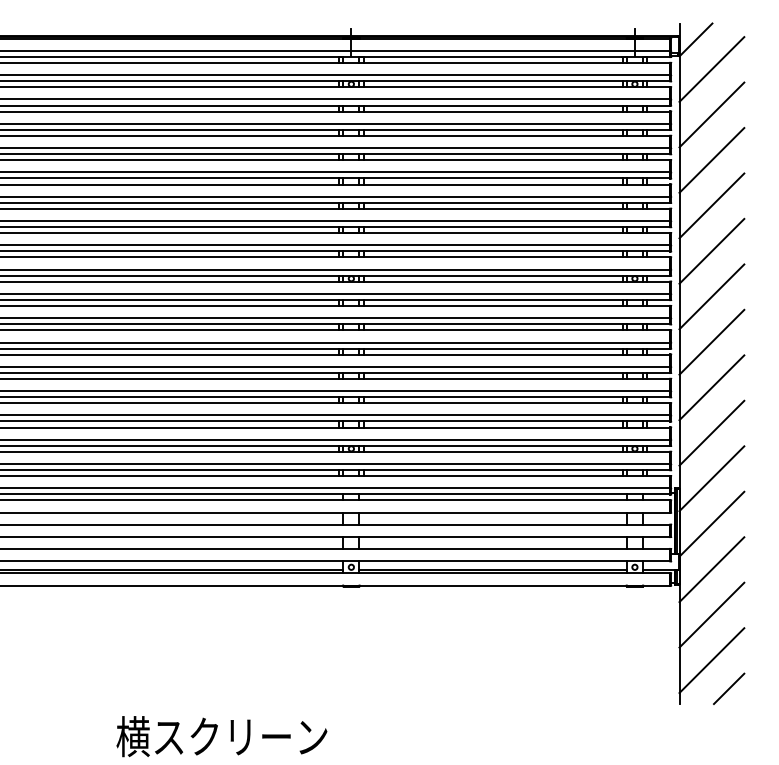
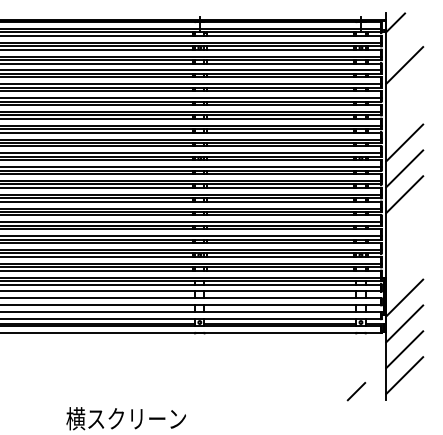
line: (711, 69) -> (404, 39), removed
line: (711, 159) -> (404, 90), removed
line: (711, 204) -> (404, 116), removed
line: (711, 387) -> (404, 220), removed
line: (711, 431) -> (404, 245), removed
line: (711, 477) -> (404, 271), removed
line: (729, 688) -> (356, 391), moved

